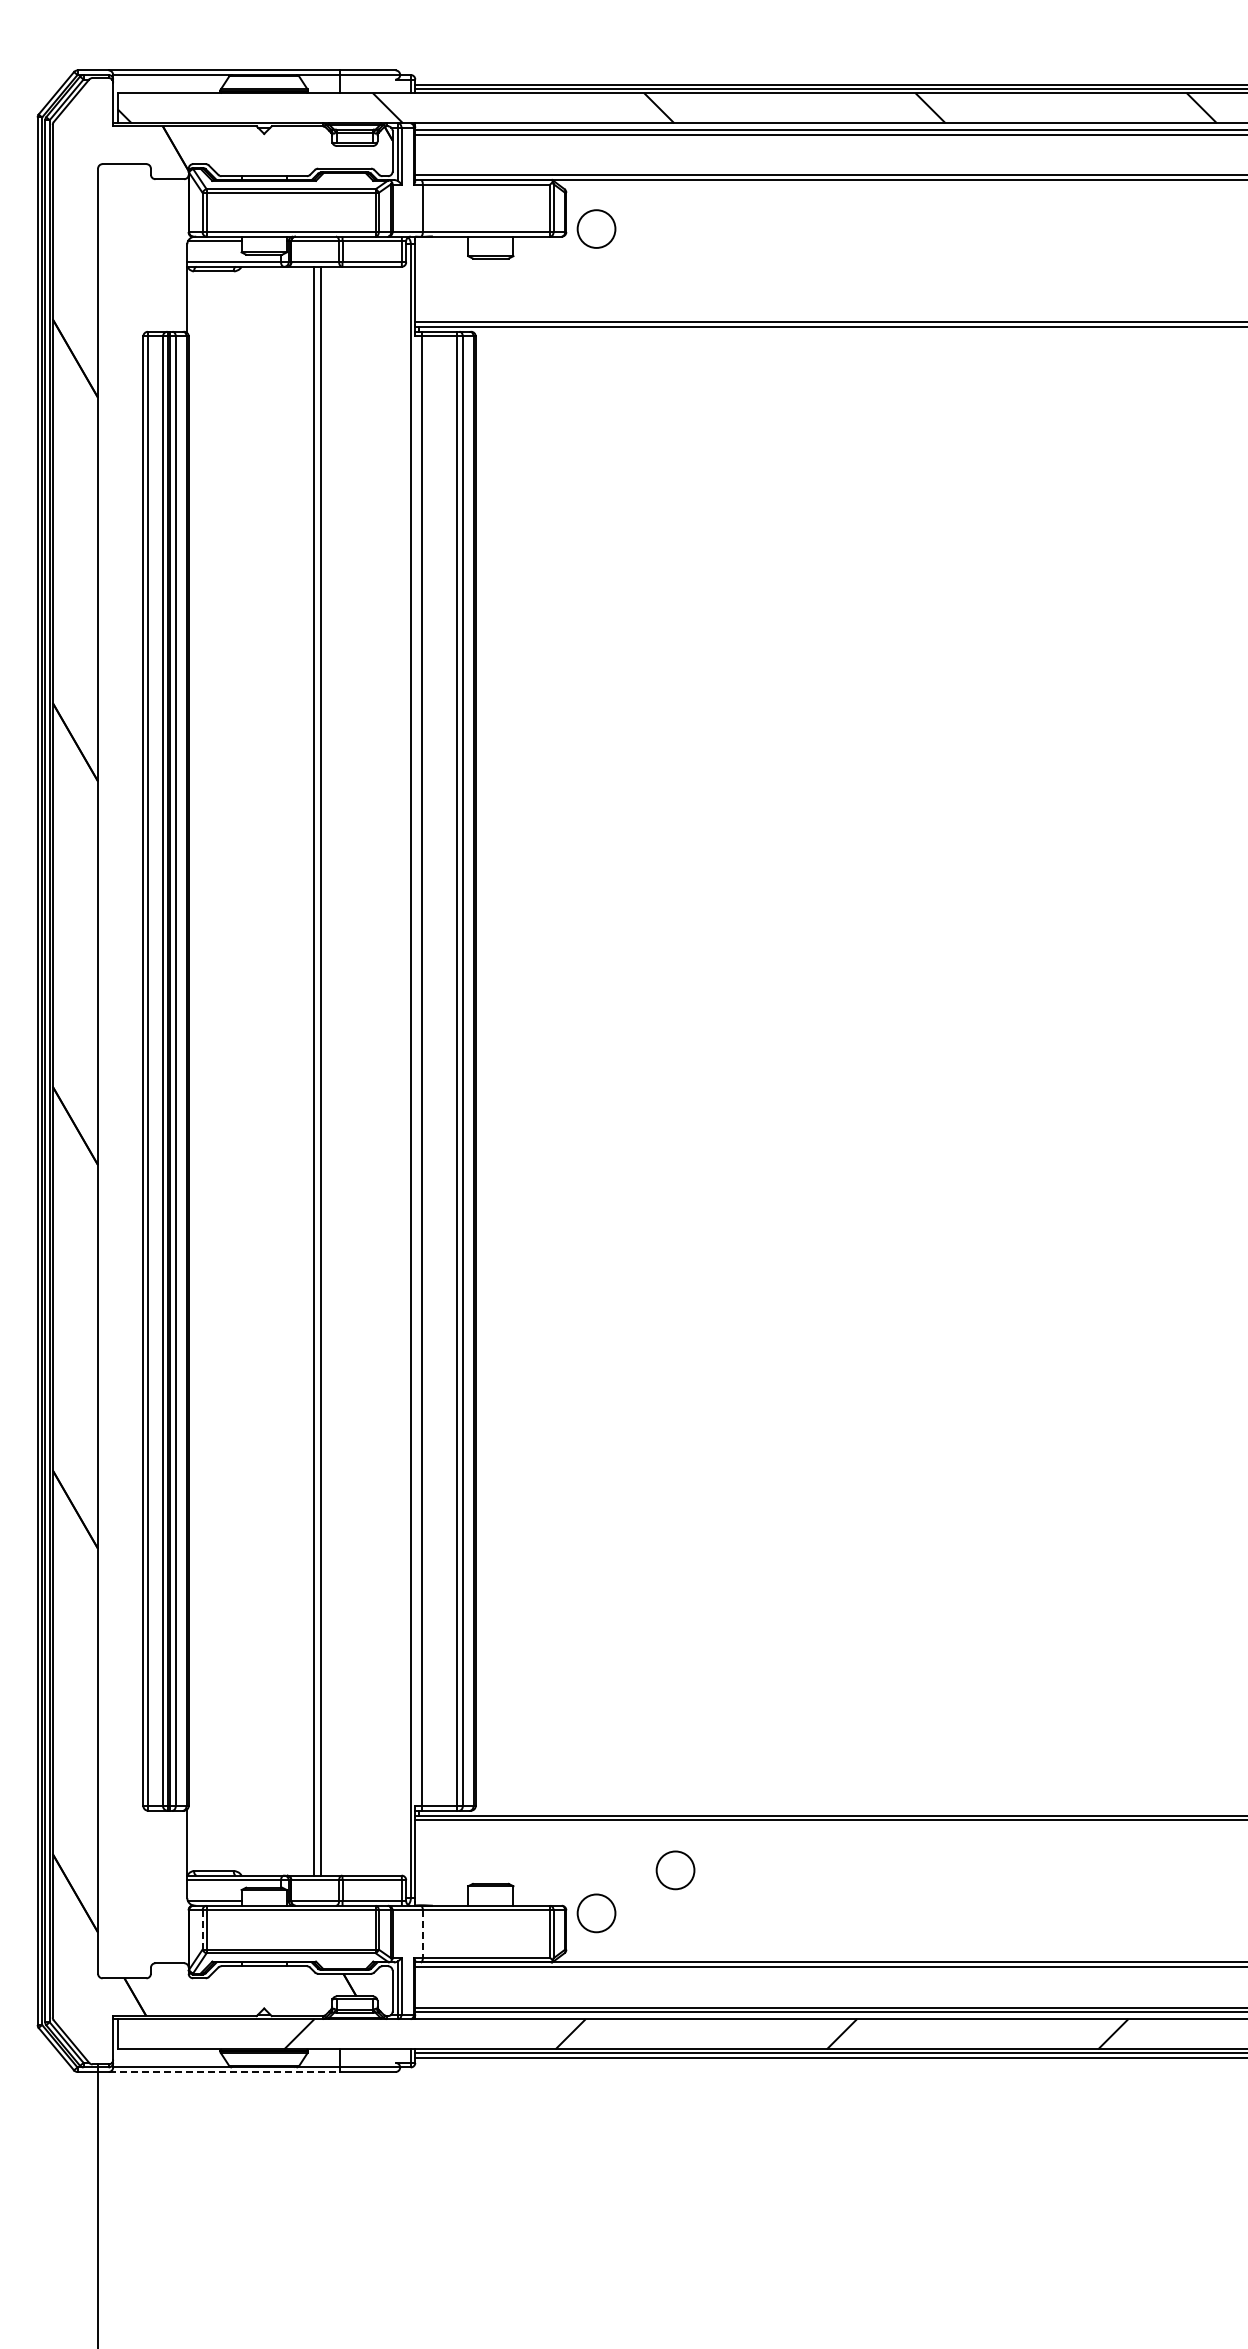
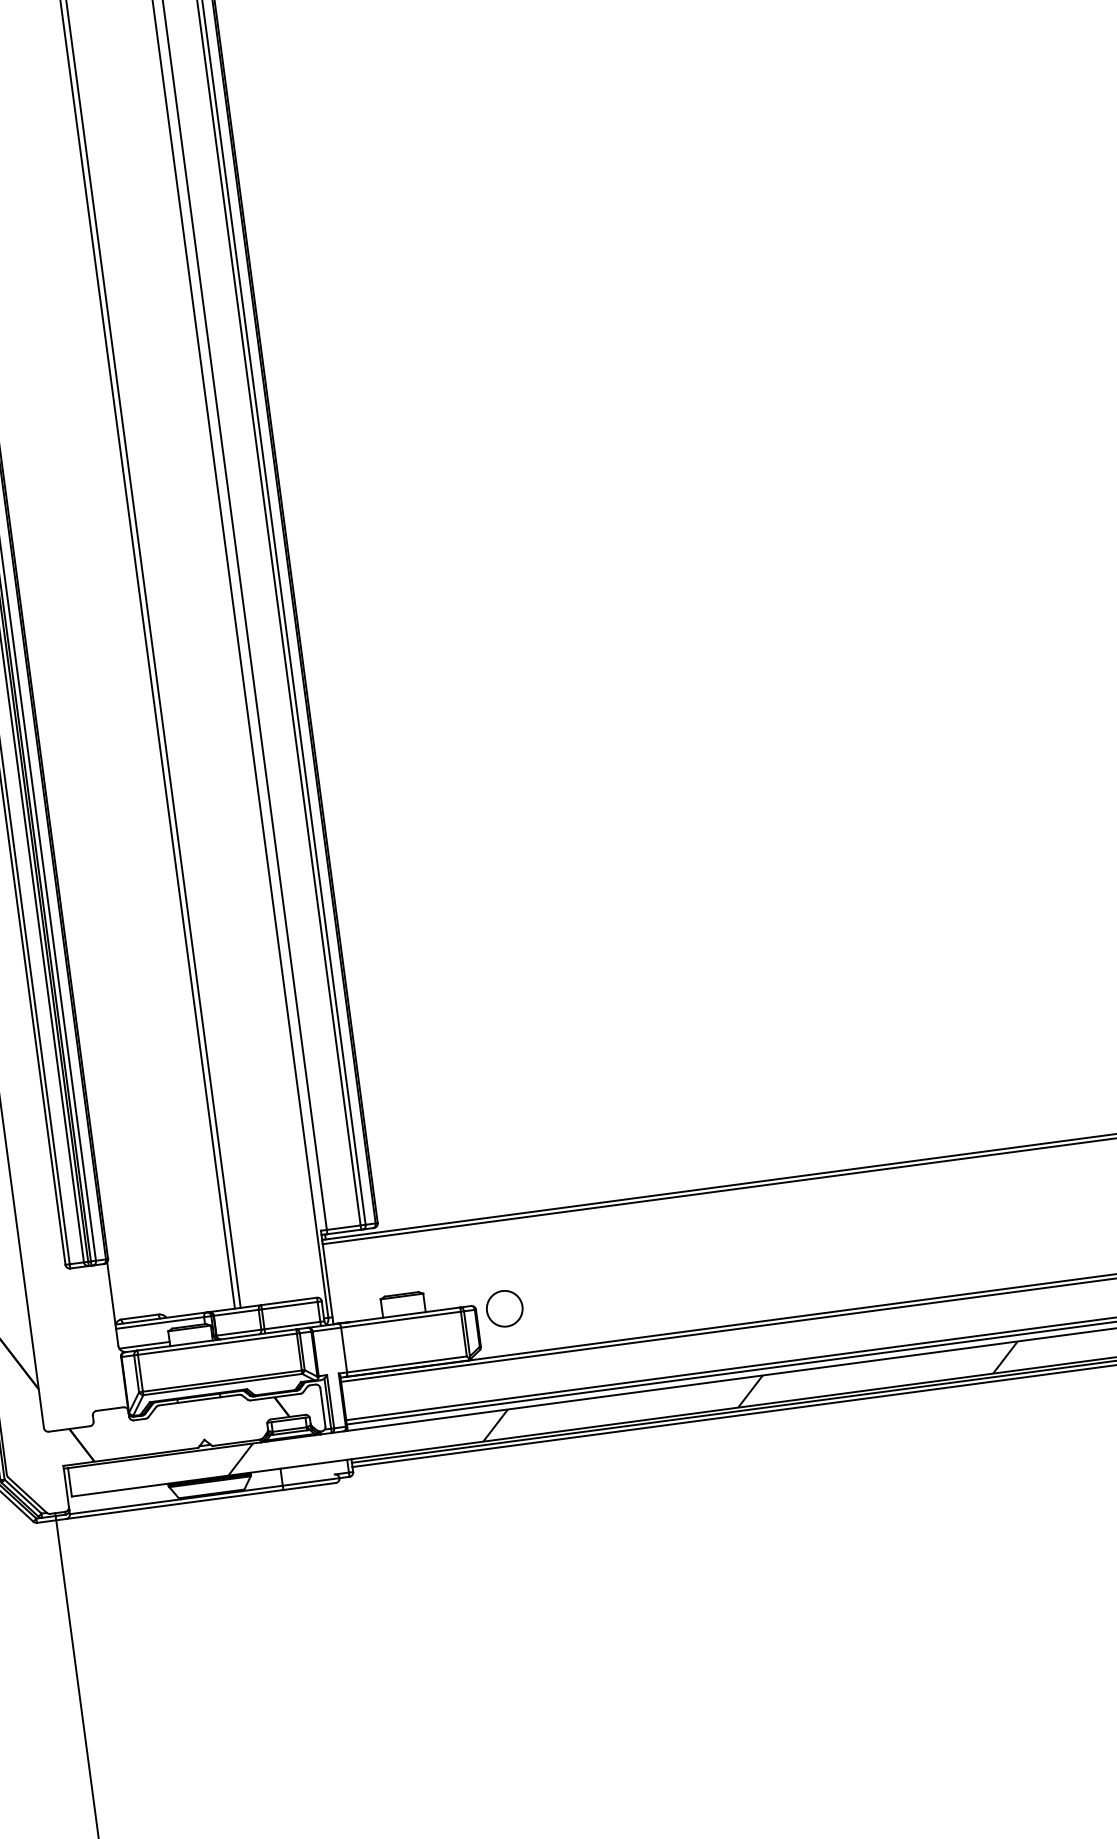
circle: (675, 1870) -> (573, 1258), removed
line: (202, 1930) -> (136, 1374), dashed -> solid
line: (422, 1934) -> (343, 1350), dashed -> solid
line: (224, 2071) -> (174, 1503), dashed -> solid

